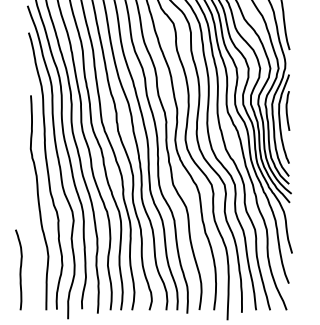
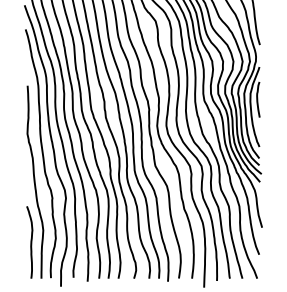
curve: (19, 269) -> (30, 242), moved

